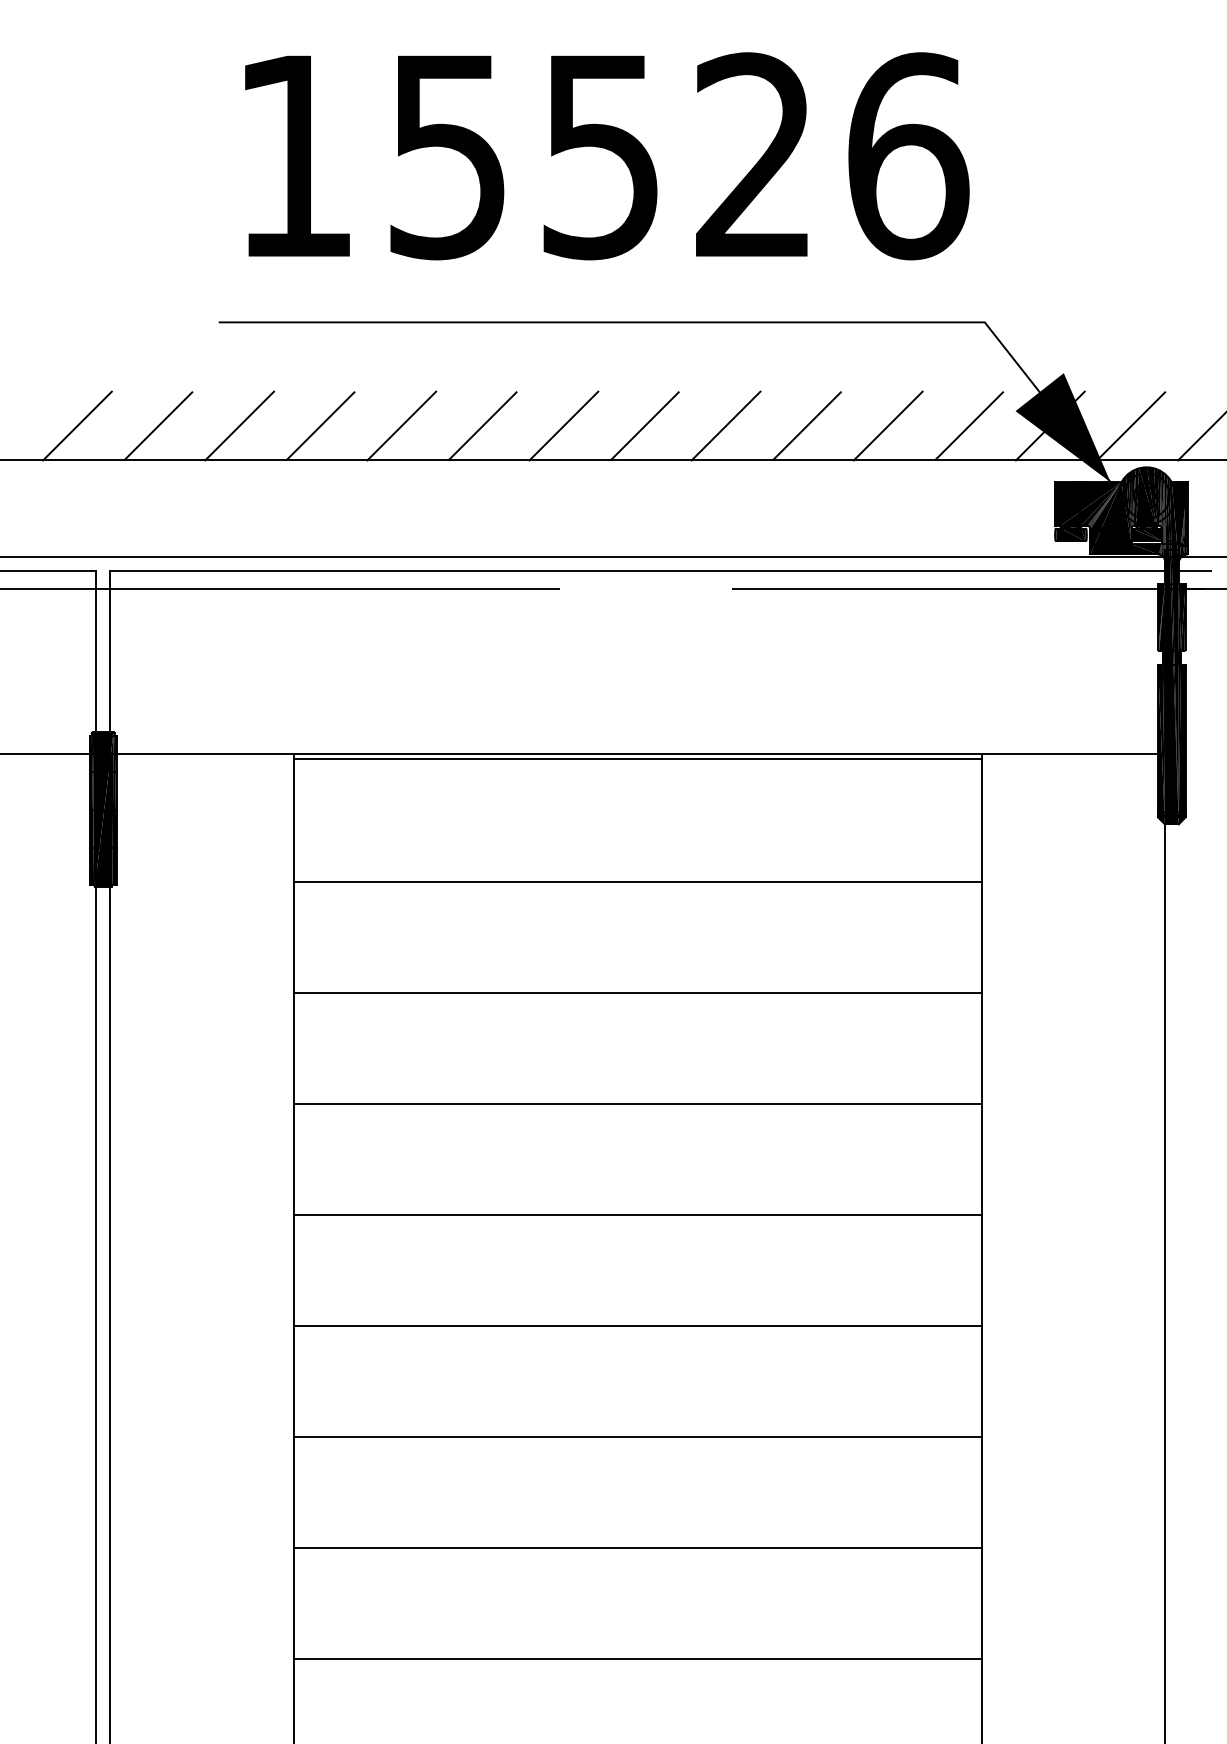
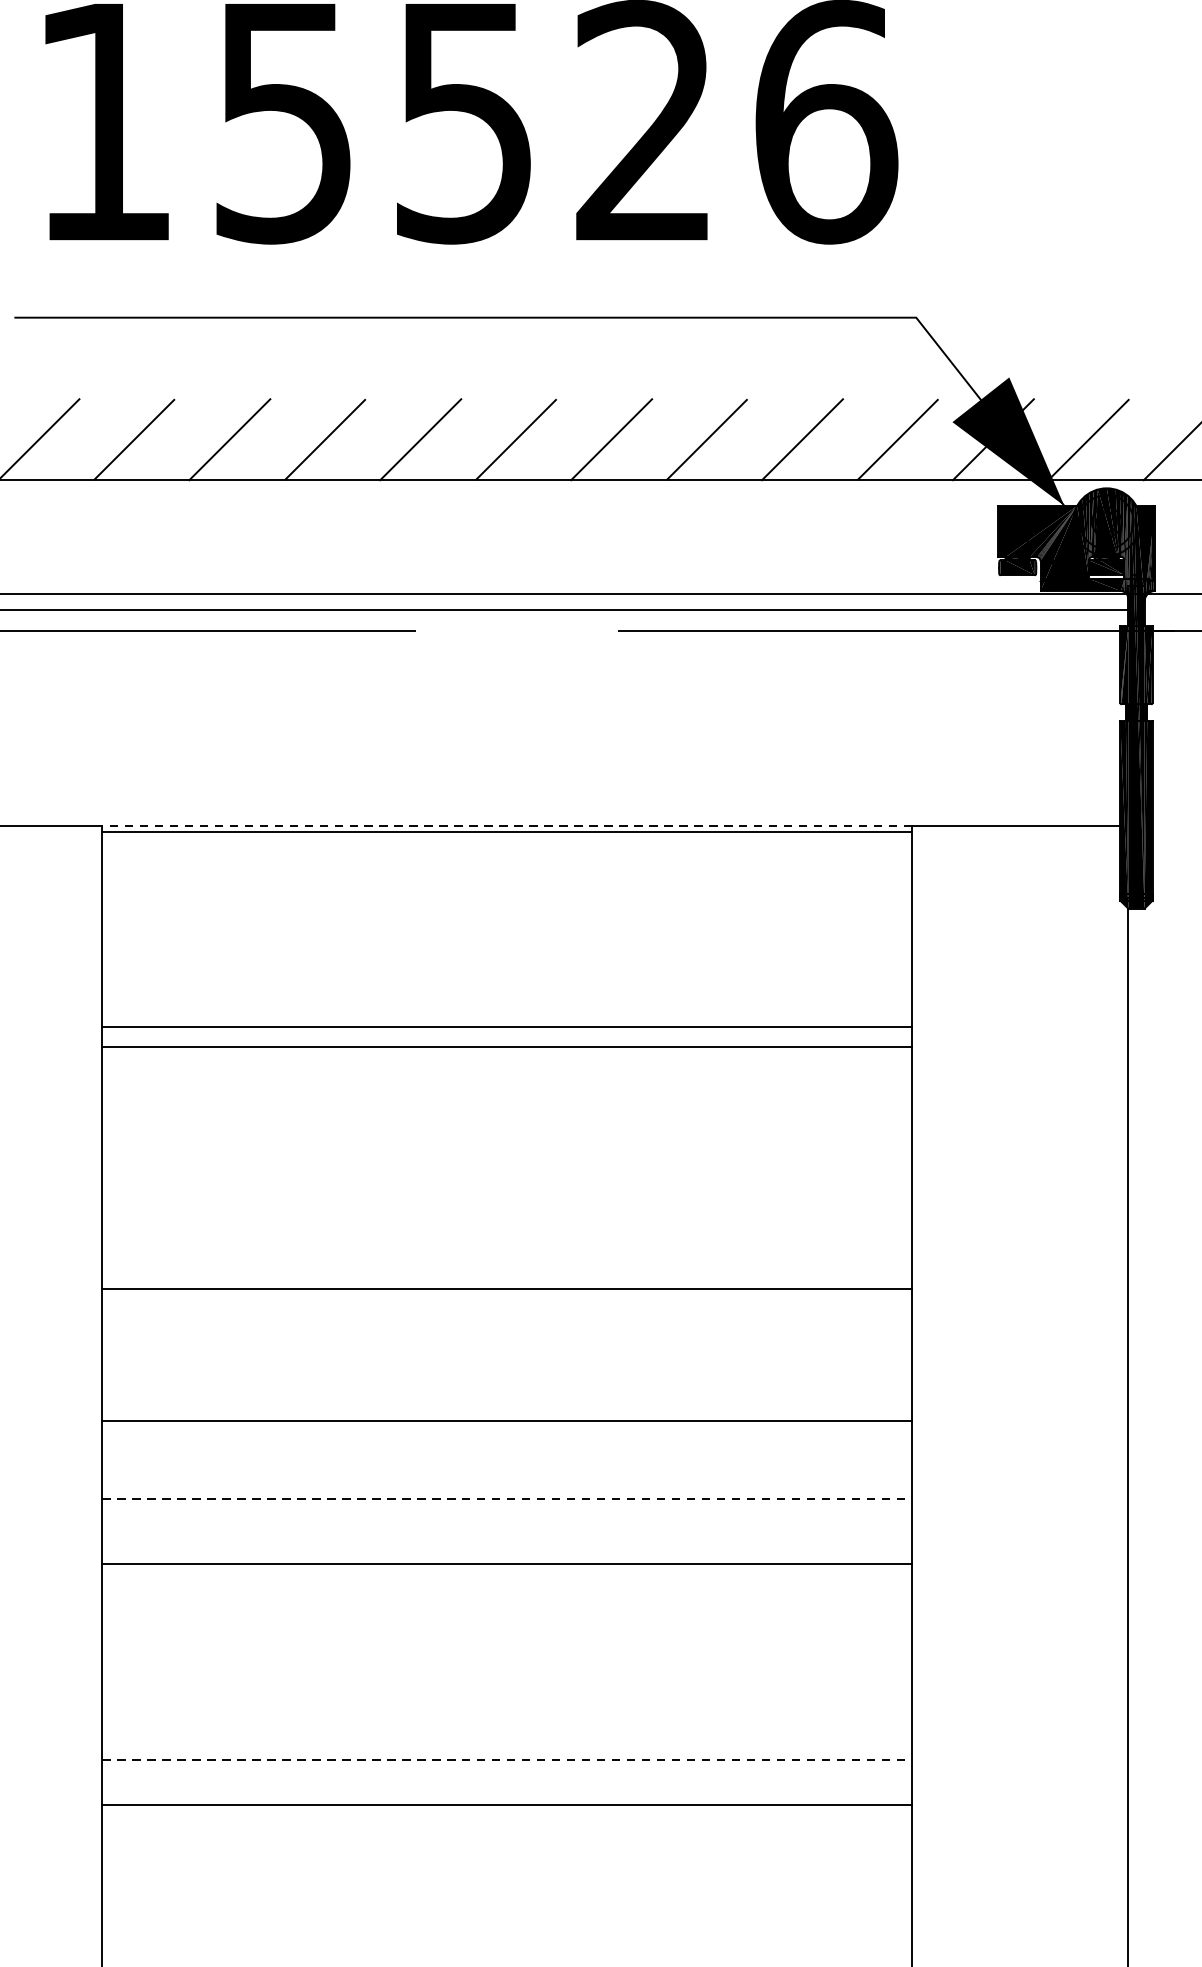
line: (1194, 570) -> (1163, 609), removed
line: (637, 753) -> (507, 825), solid -> dashed
line: (637, 881) -> (507, 1026), moved
line: (637, 992) -> (507, 1046), moved
line: (637, 1103) -> (507, 1289), moved
line: (637, 1214) -> (507, 1420), moved
line: (637, 1325) -> (507, 1498), solid -> dashed
line: (637, 1436) -> (507, 1563), moved
line: (637, 1547) -> (507, 1760), solid -> dashed
line: (637, 1658) -> (507, 1804), moved

